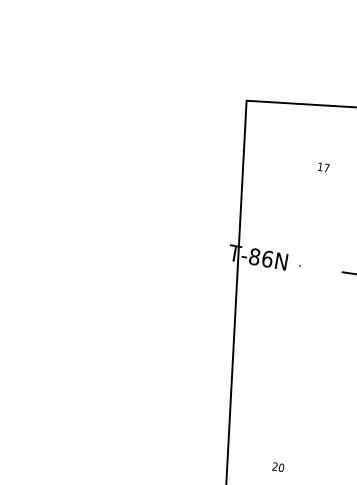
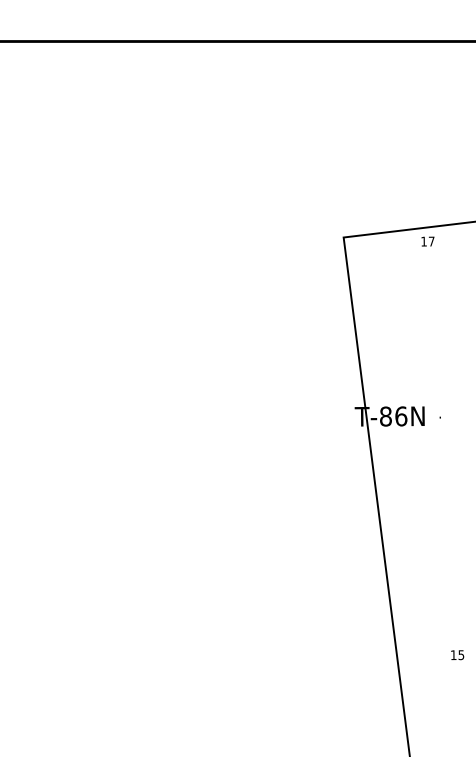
text: (323, 167) -> (427, 241), moved
text: (278, 467) -> (457, 655), 20 -> 15

